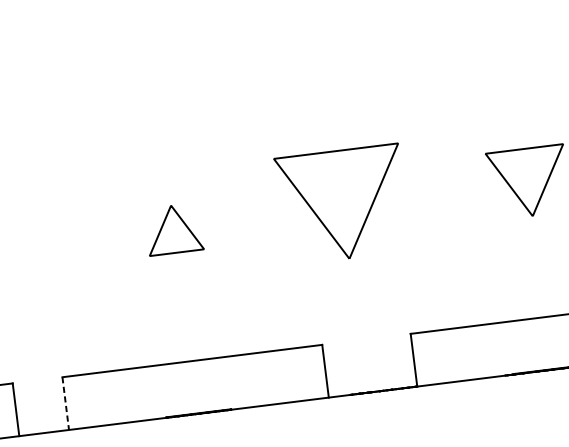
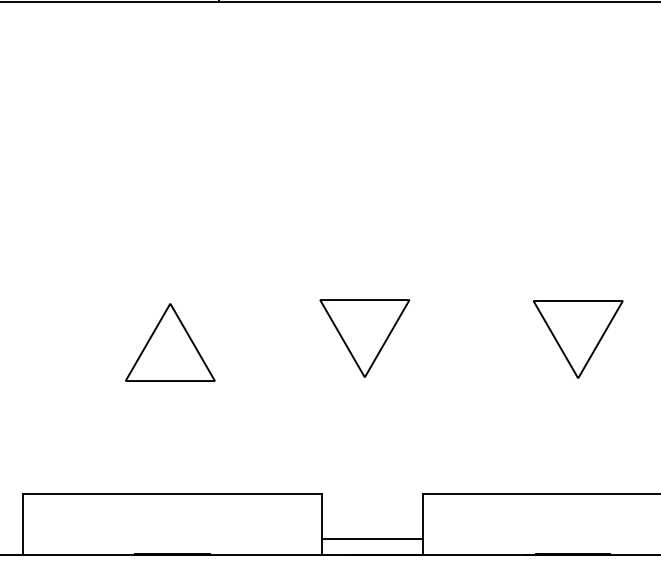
part: (342, 204) -> (364, 338), size x0.62
part: (174, 229) -> (170, 342), size x1.43
line: (371, 377) -> (372, 538), added
line: (66, 404) -> (23, 525), dashed -> solid

